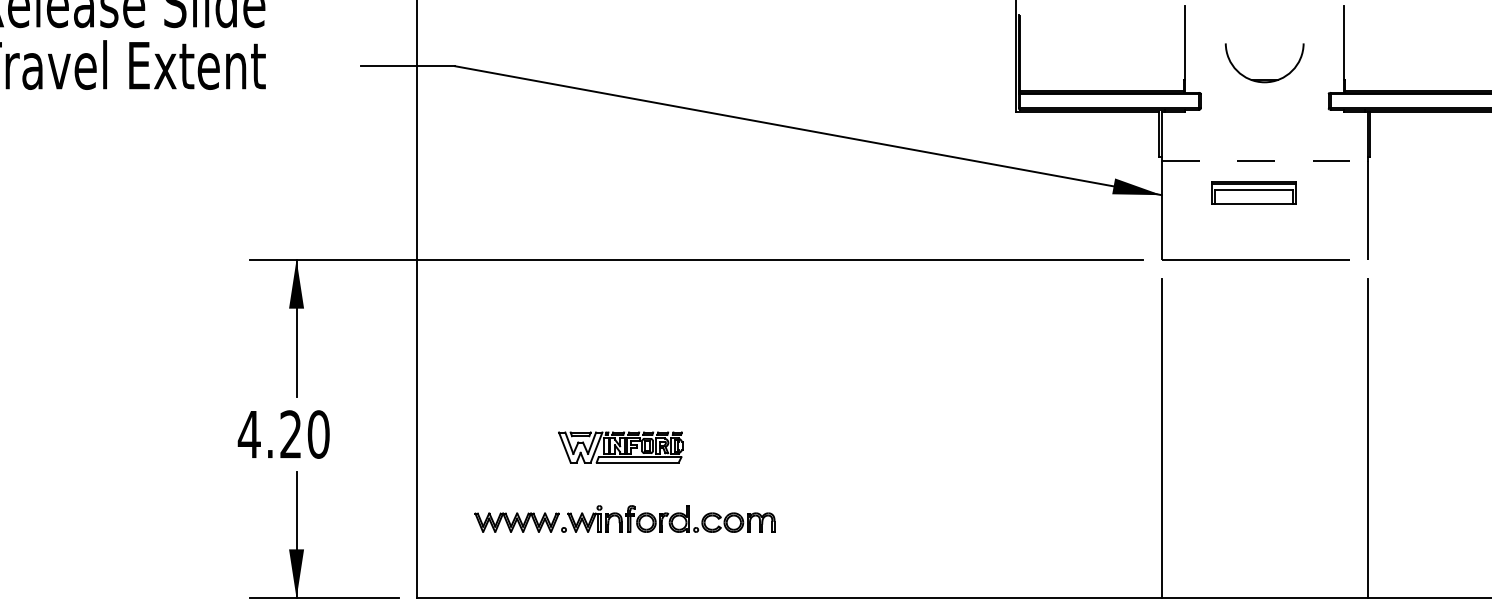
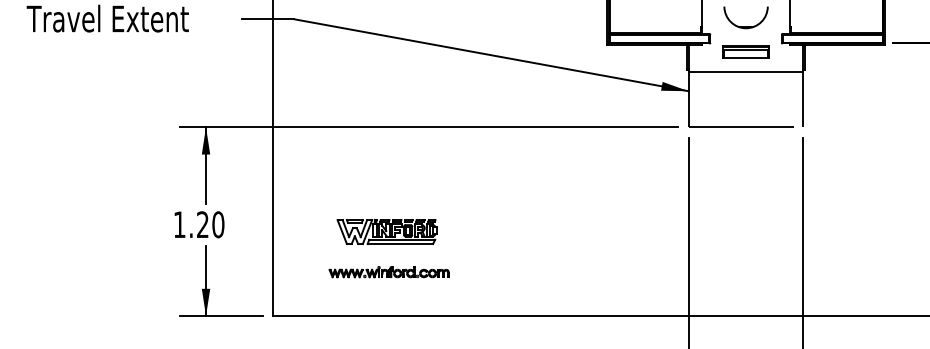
line: (1265, 161) -> (746, 72), dashed -> solid
part: (1252, 192) -> (745, 51), moved
text: (249, 434) -> (179, 224), 4.20 -> 1.20
part: (620, 446) -> (386, 231), size x1.43
part: (623, 520) -> (388, 272), size x0.71

